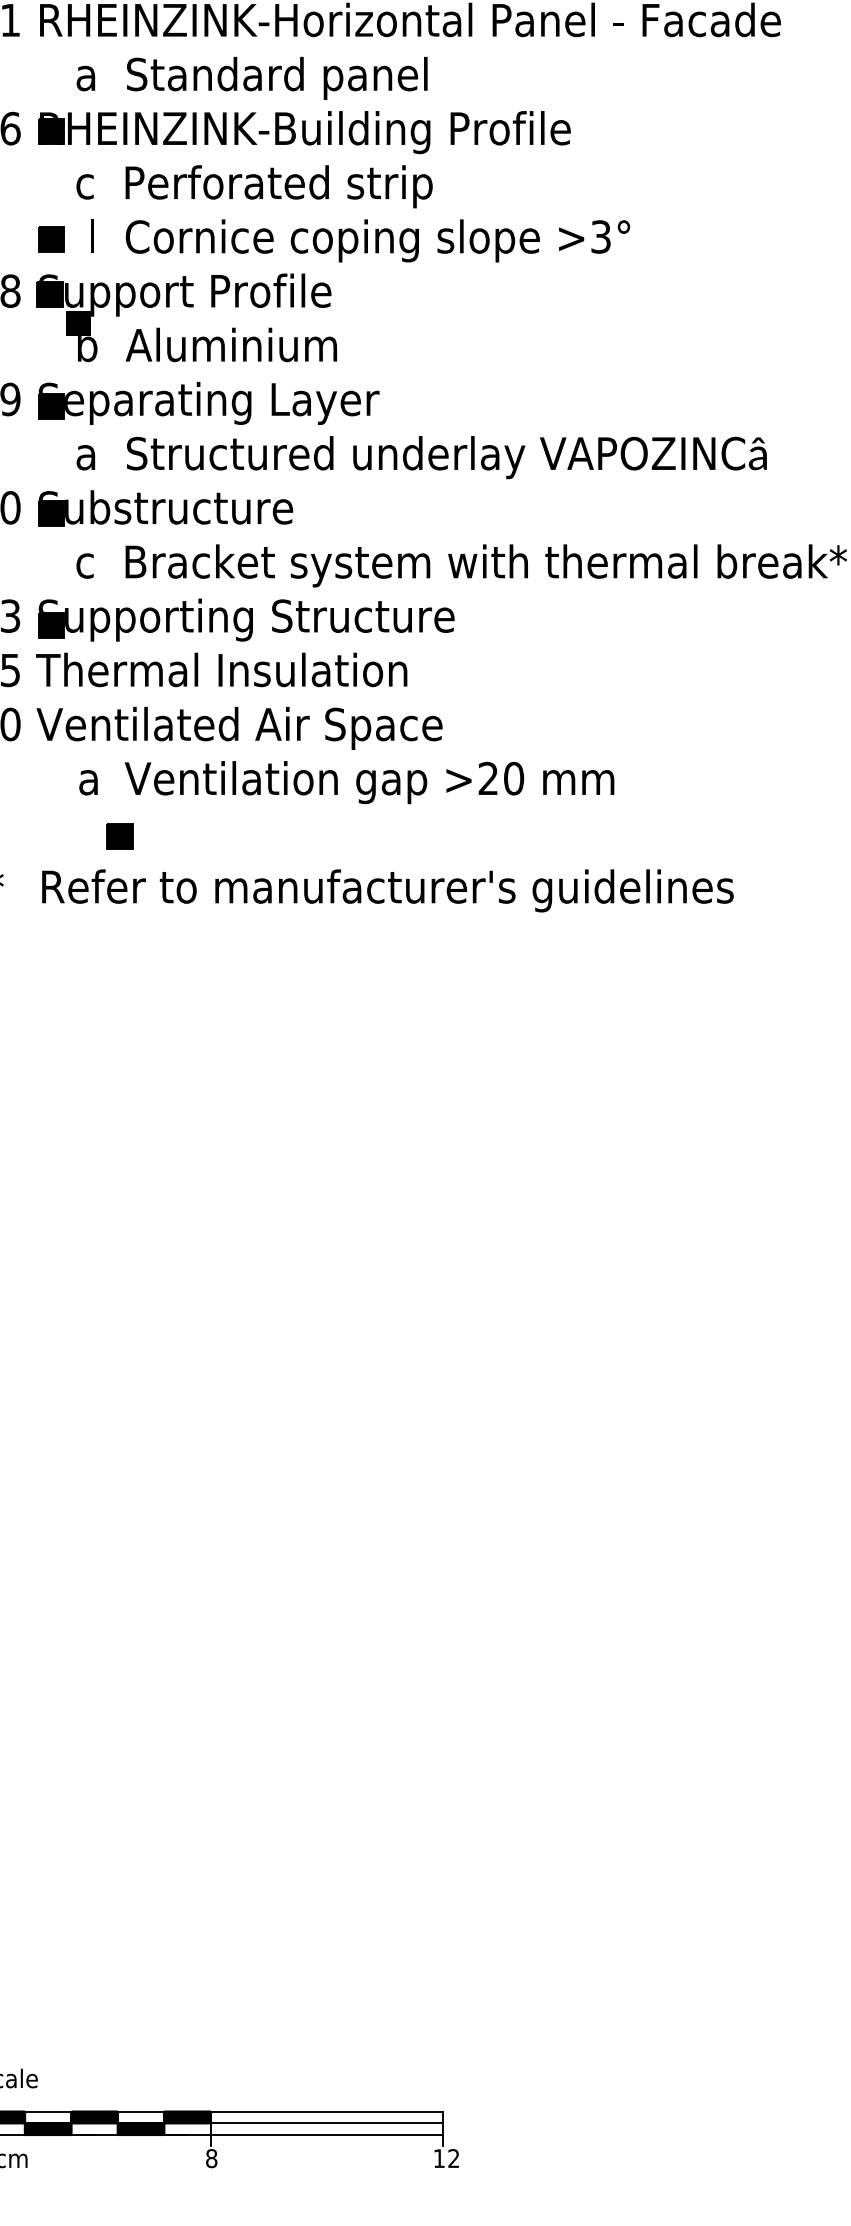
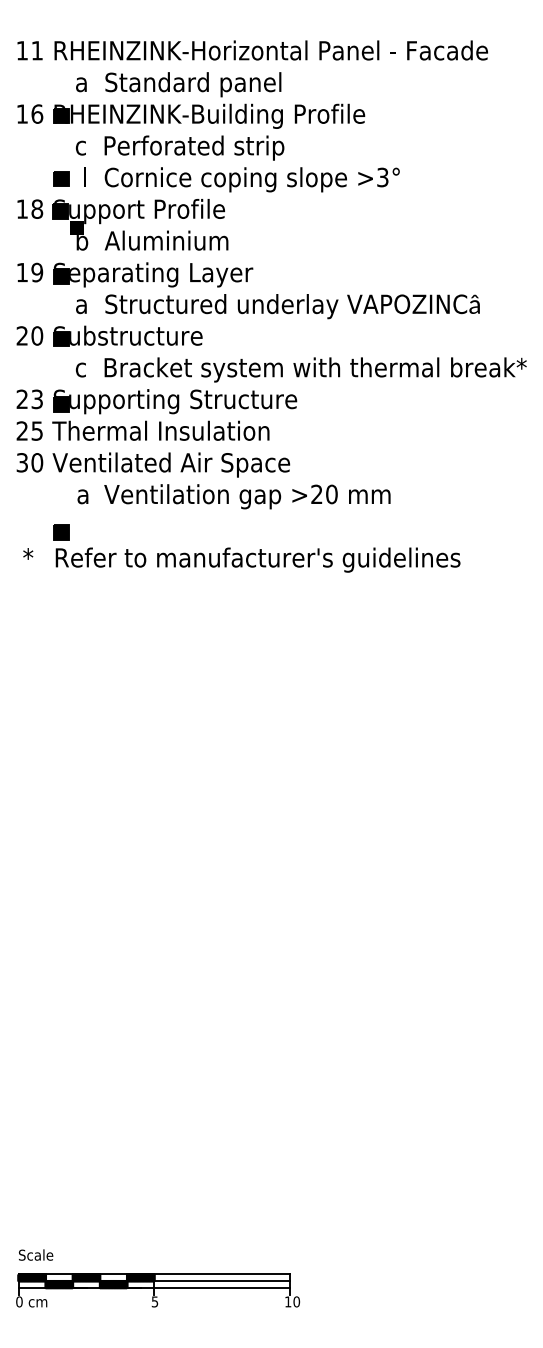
part: (120, 836) -> (61, 532), moved
text: (210, 2157) -> (154, 1301), 8 -> 5
text: (453, 2157) -> (296, 1301), 12 -> 10

